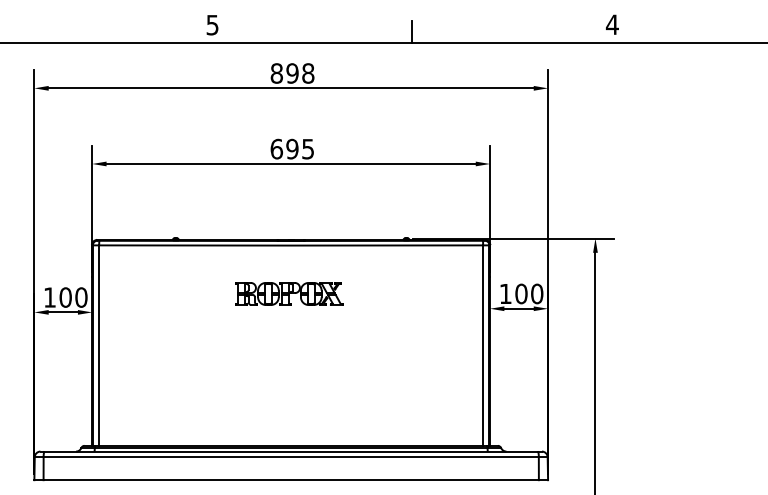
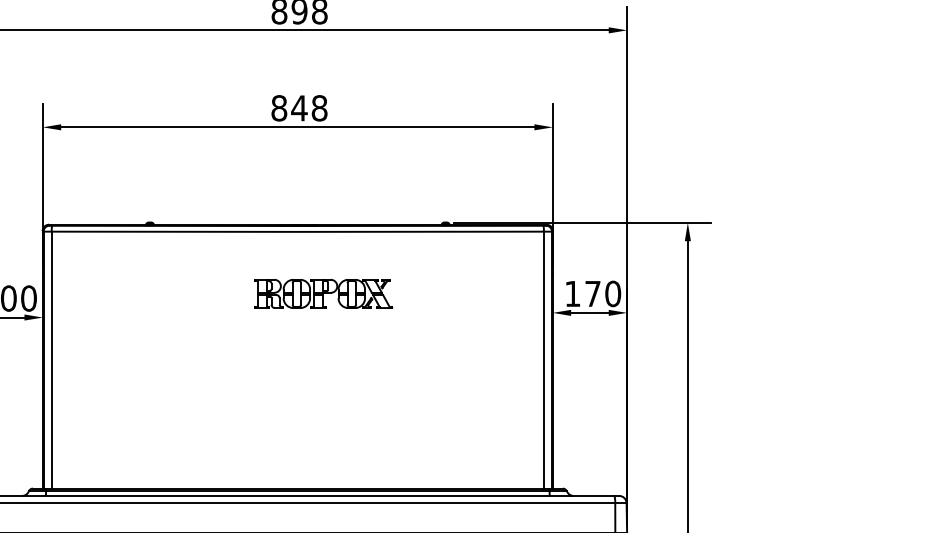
text: (292, 148) -> (299, 107), 695 -> 848
part: (289, 293) -> (323, 293), moved
text: (521, 293) -> (593, 293), 100 -> 170

